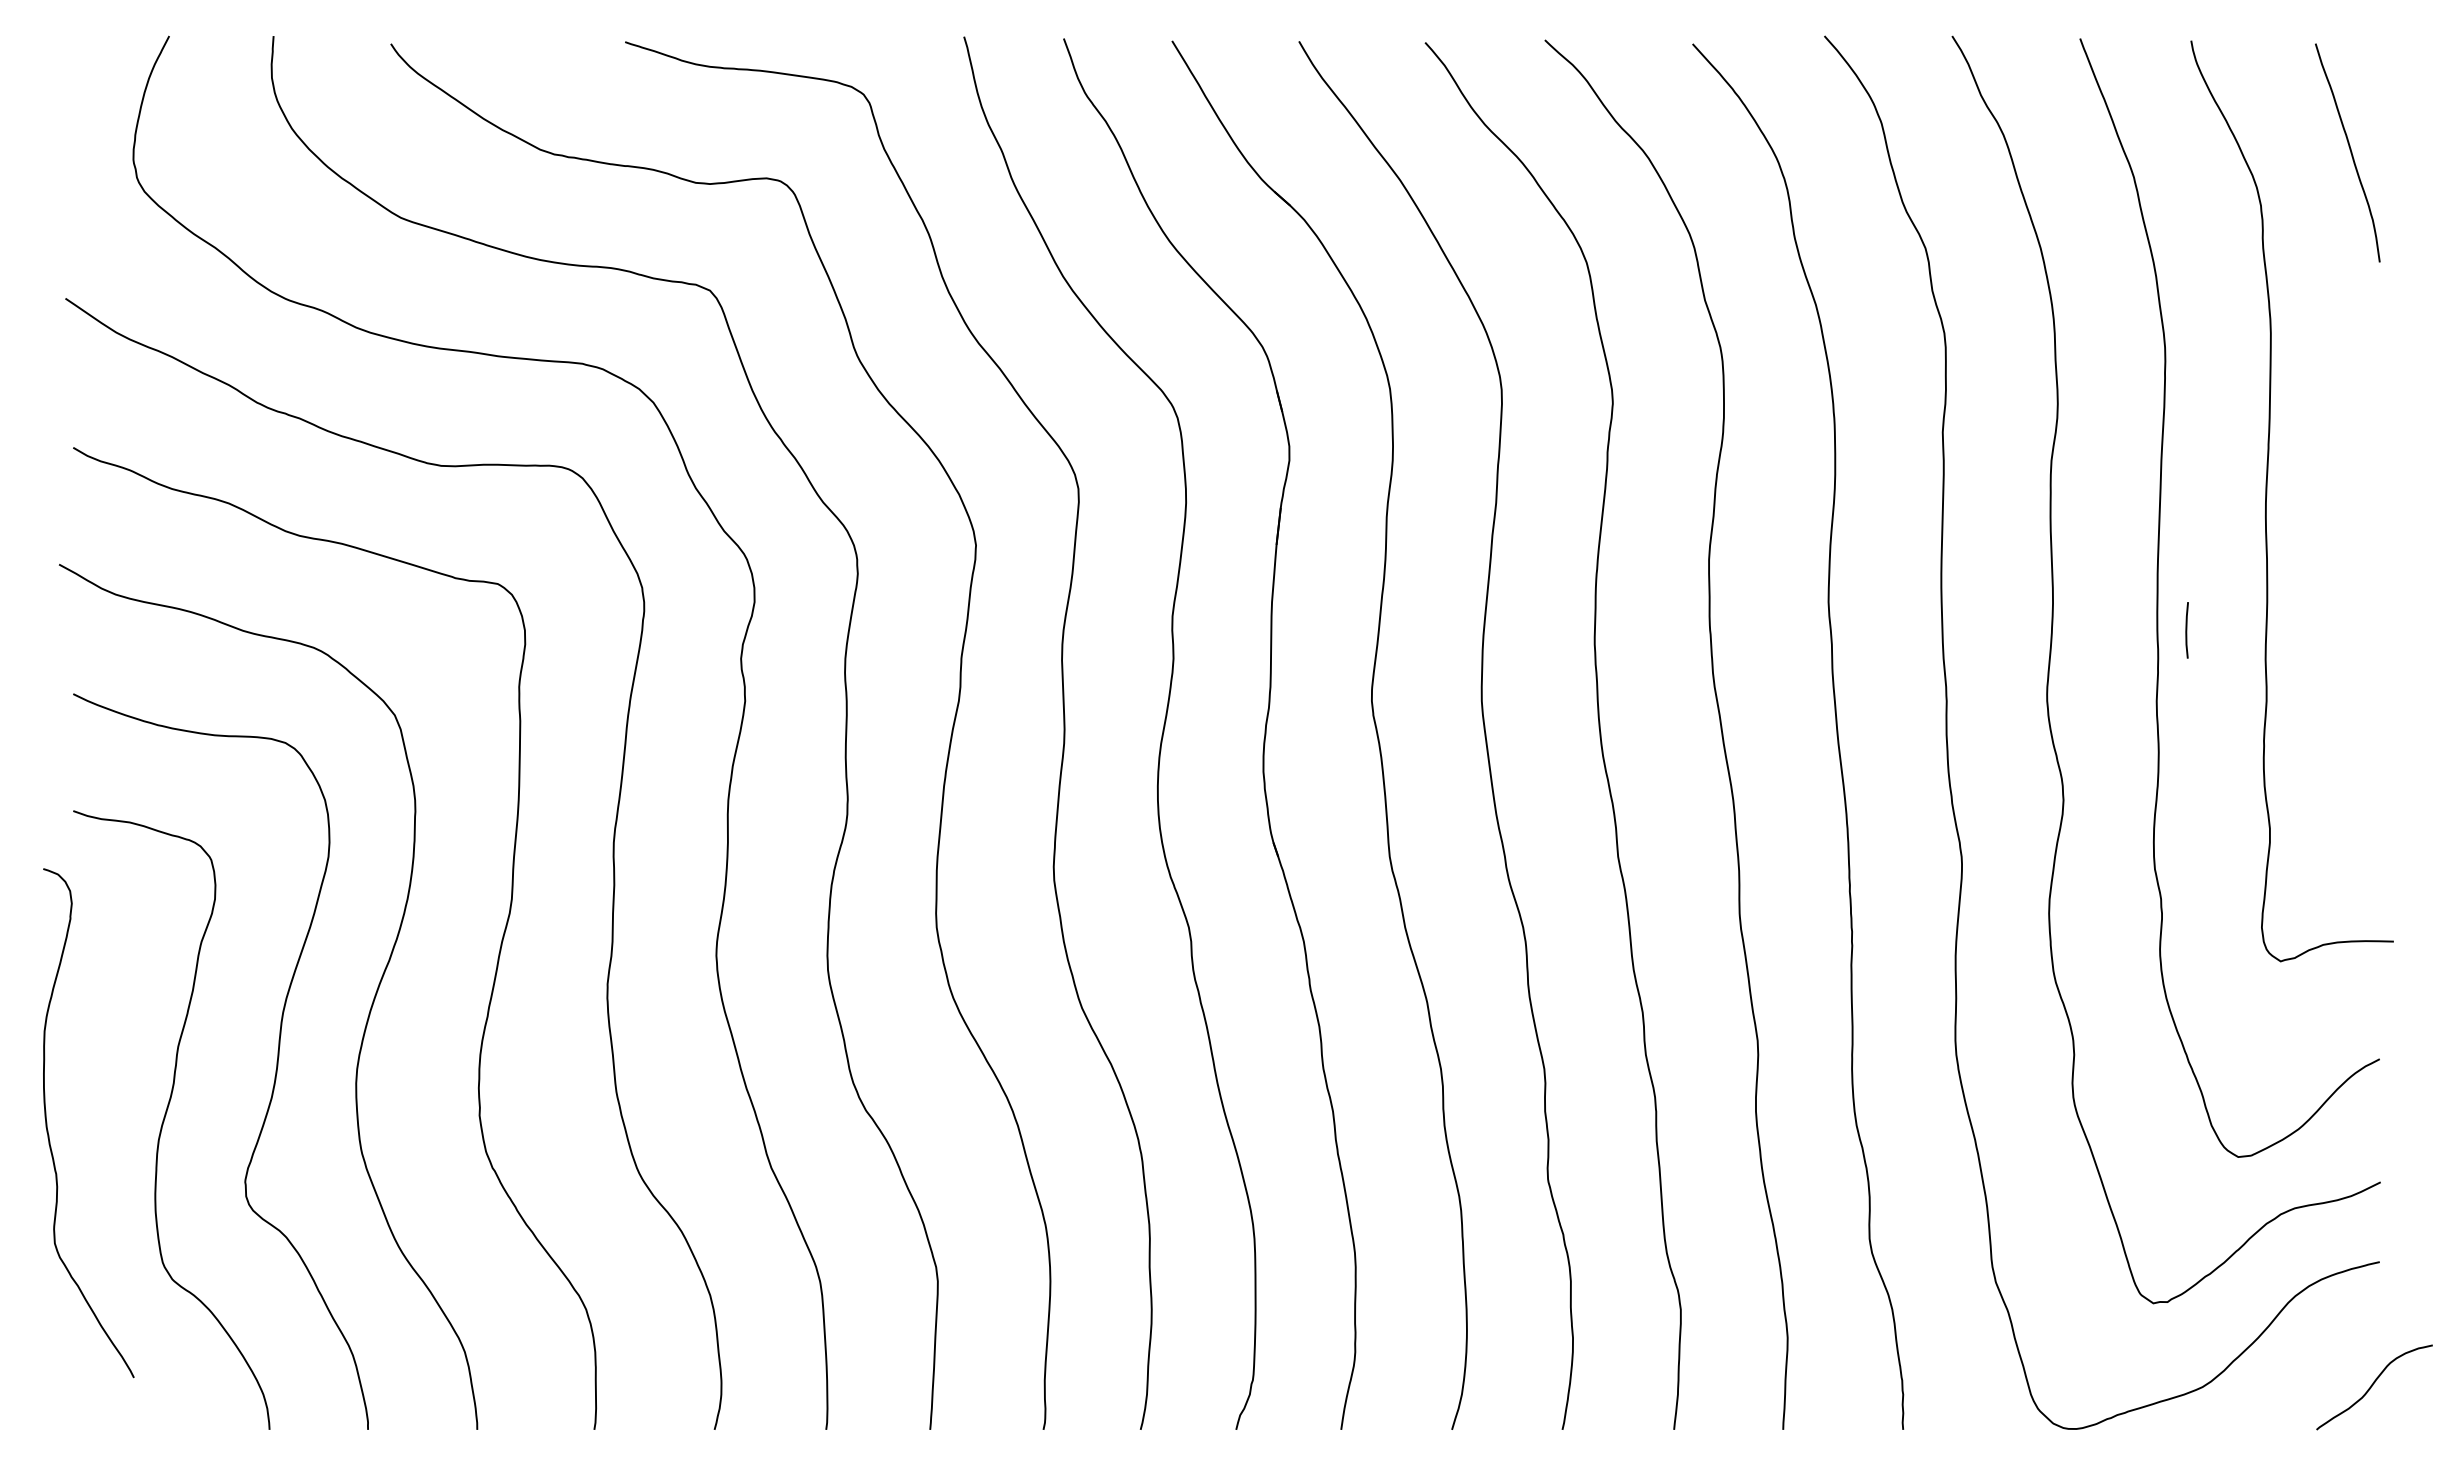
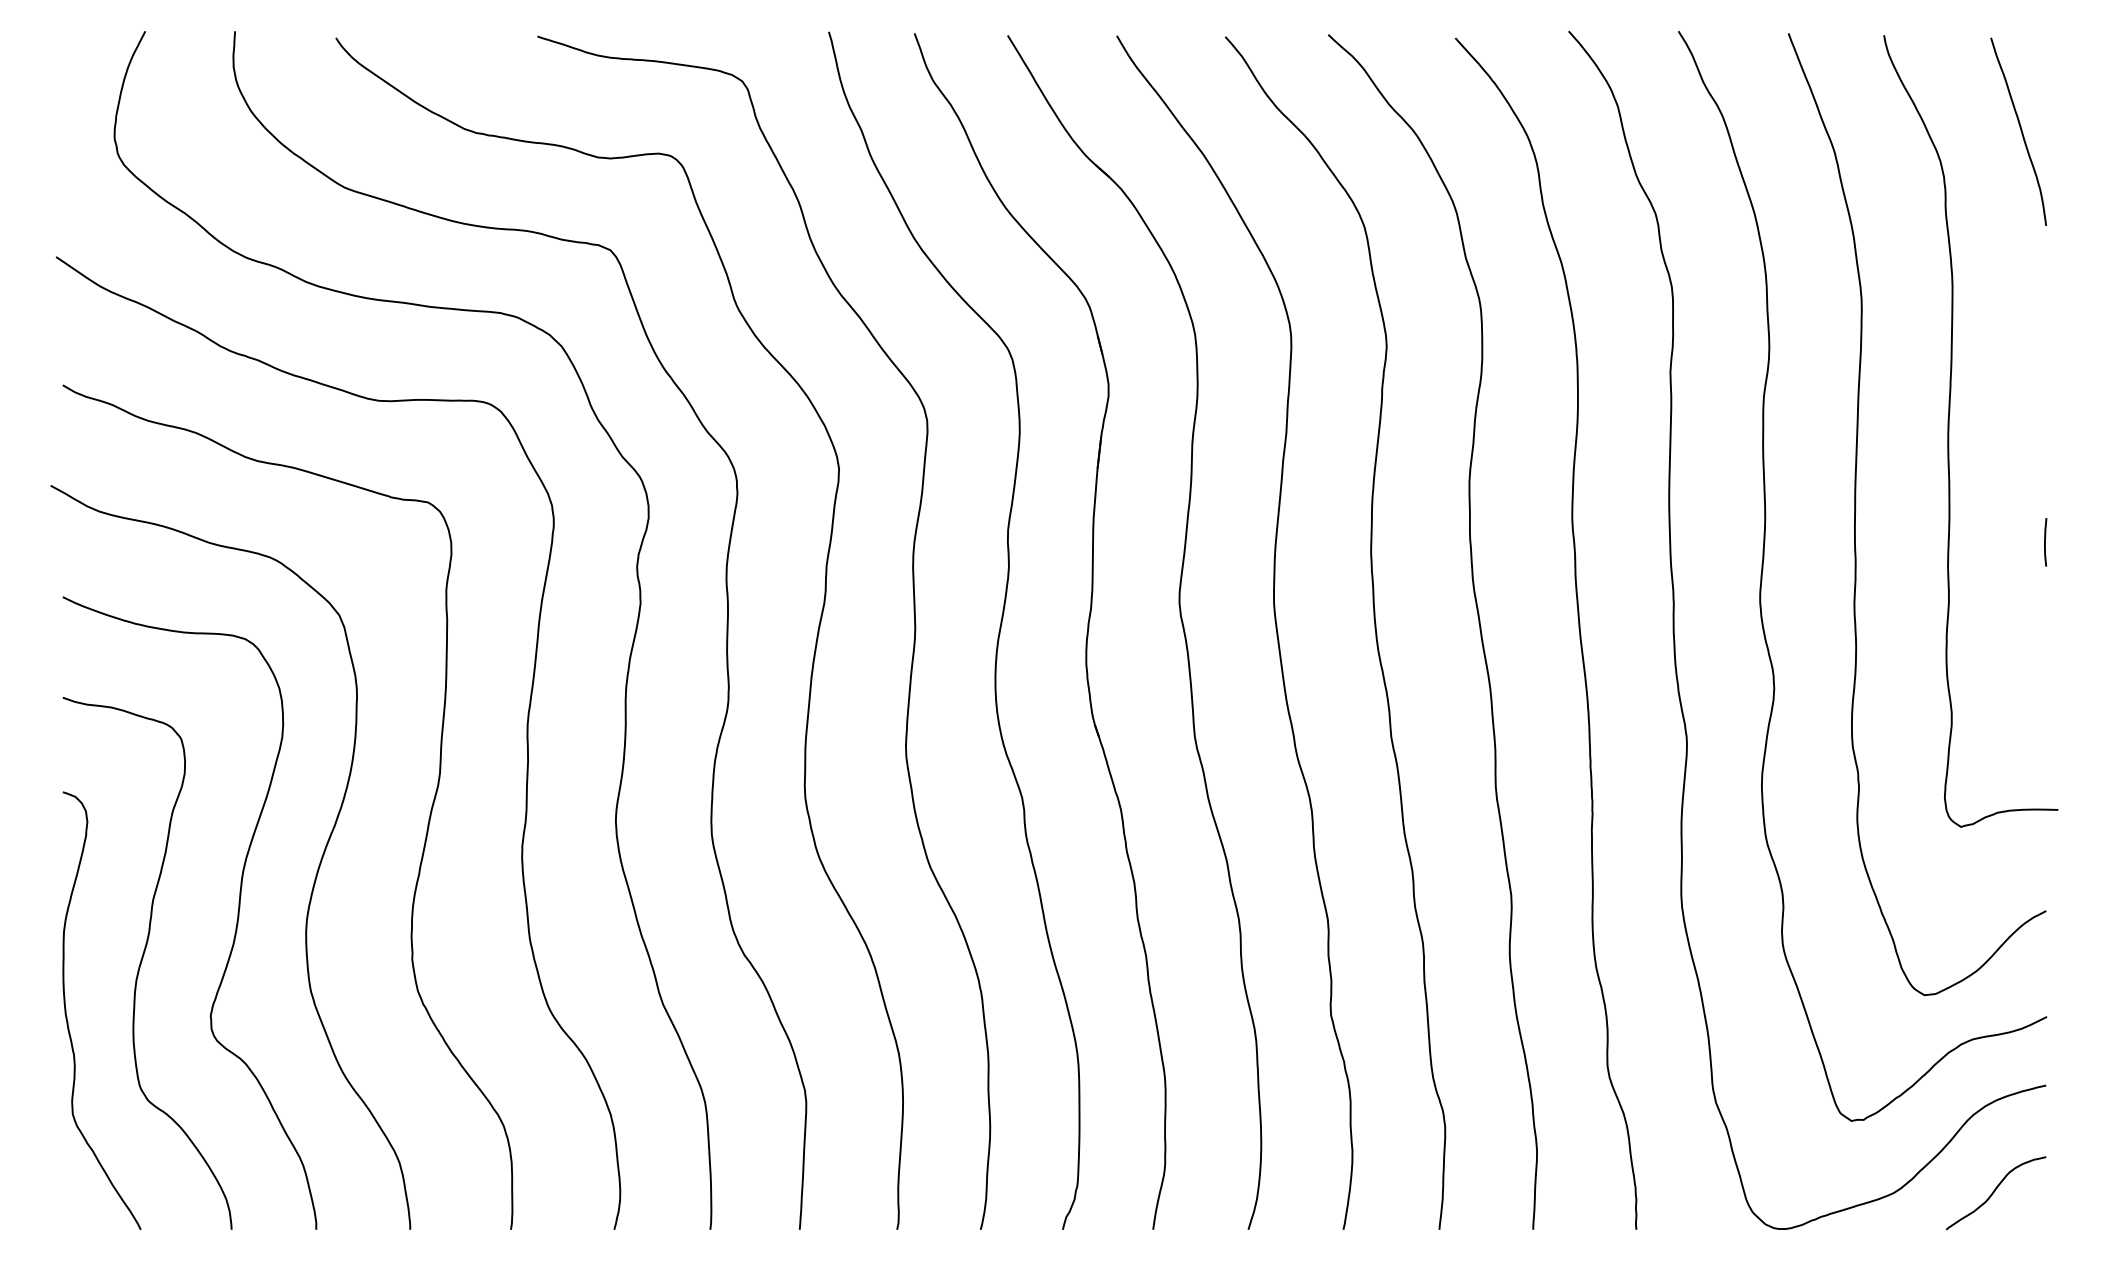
line: (2186, 630) -> (2045, 542), moved
curve: (48, 1130) -> (67, 1017), moved
curve: (2373, 1385) -> (1995, 1191), moved

